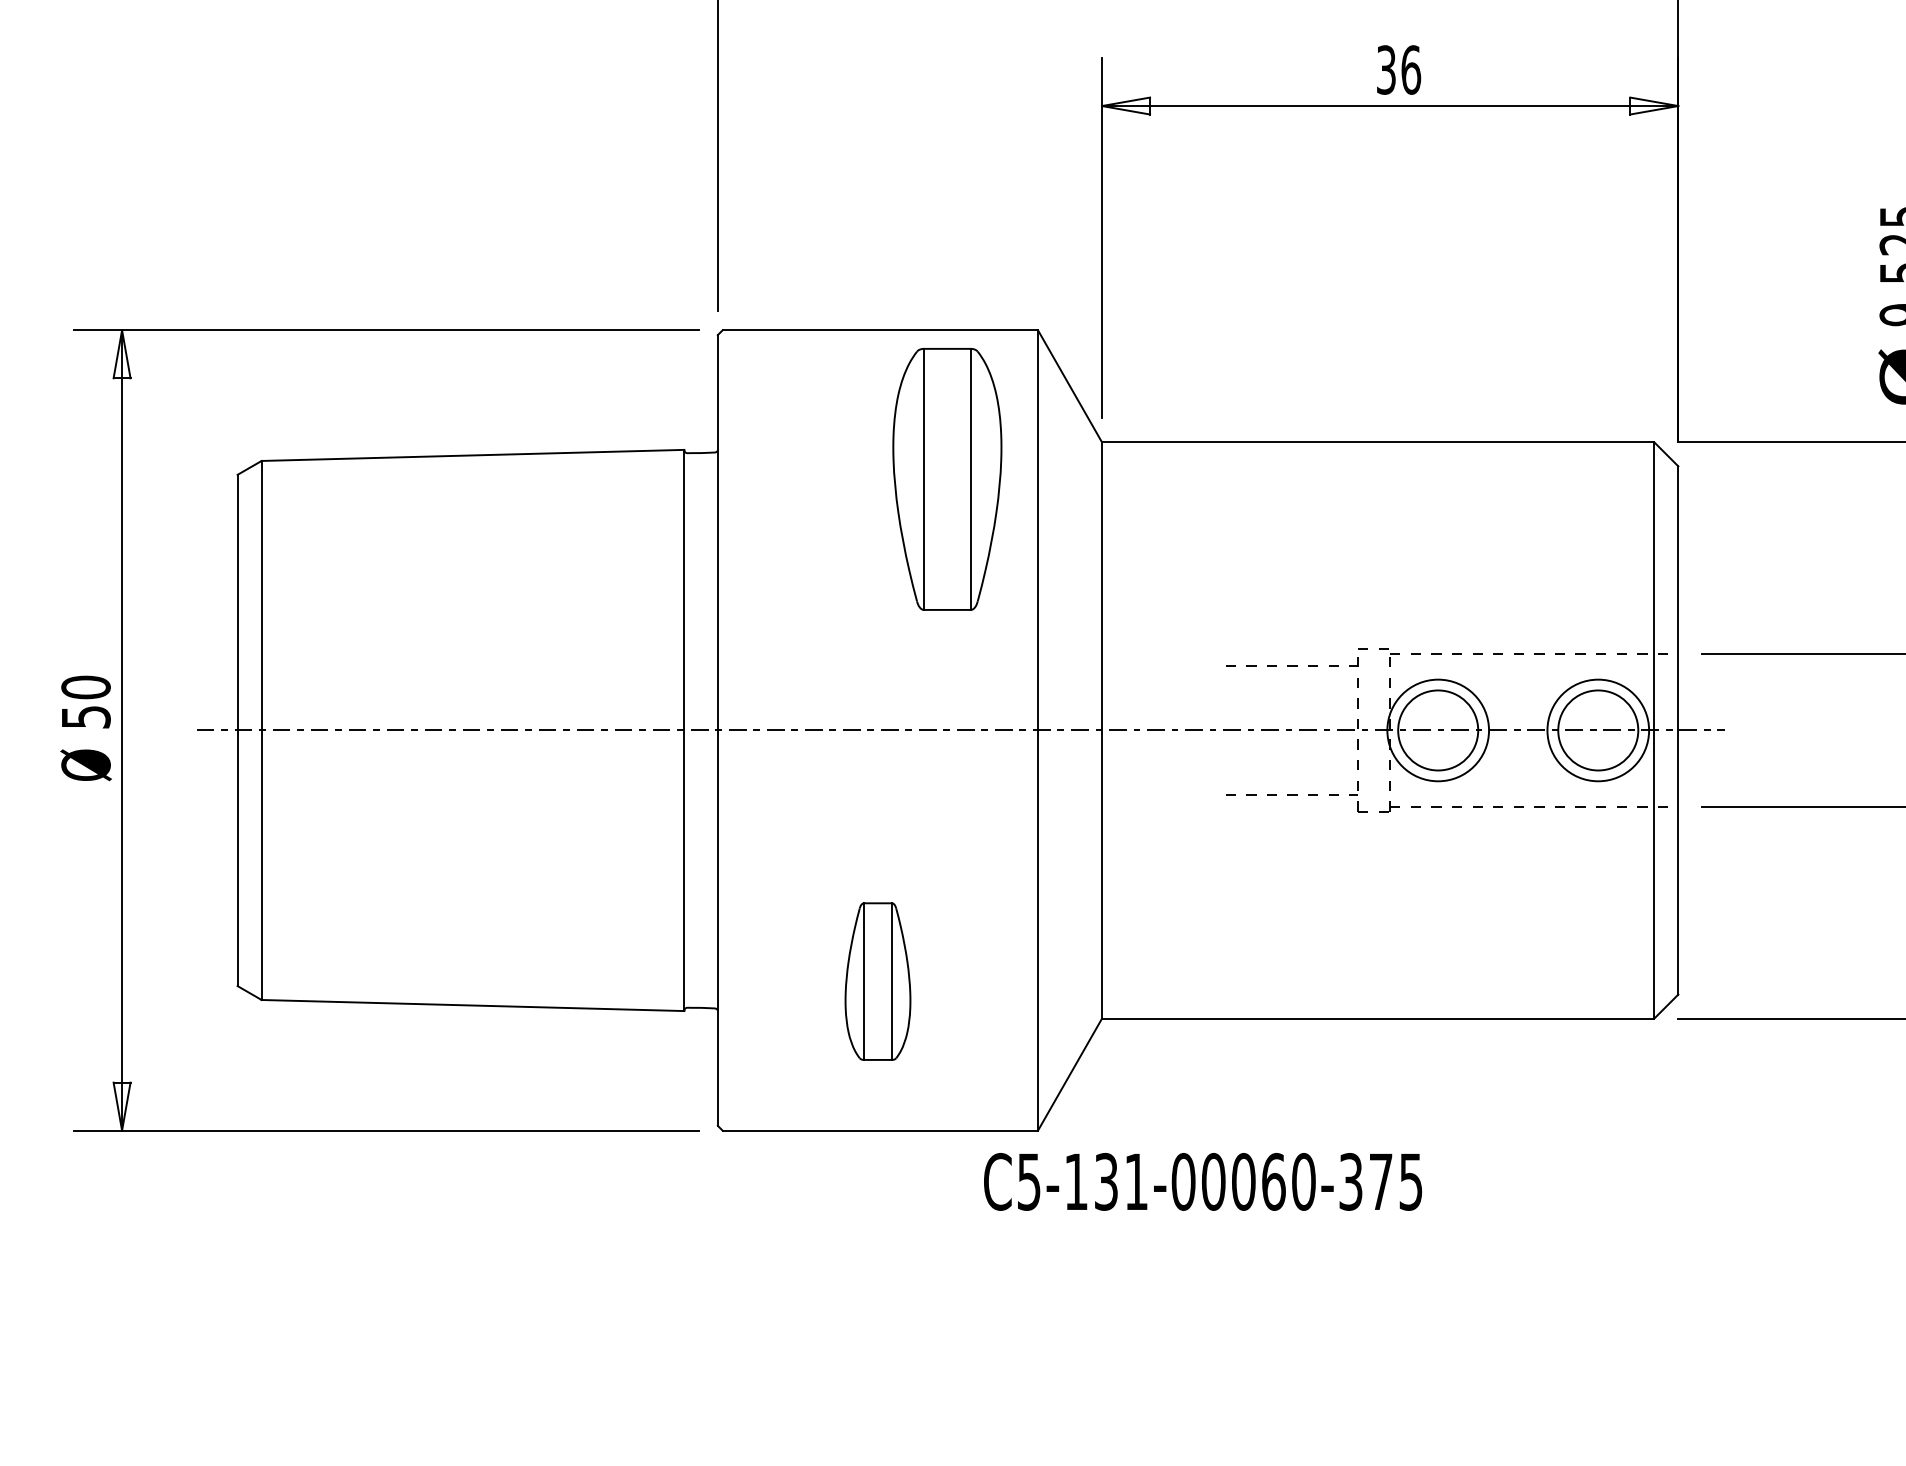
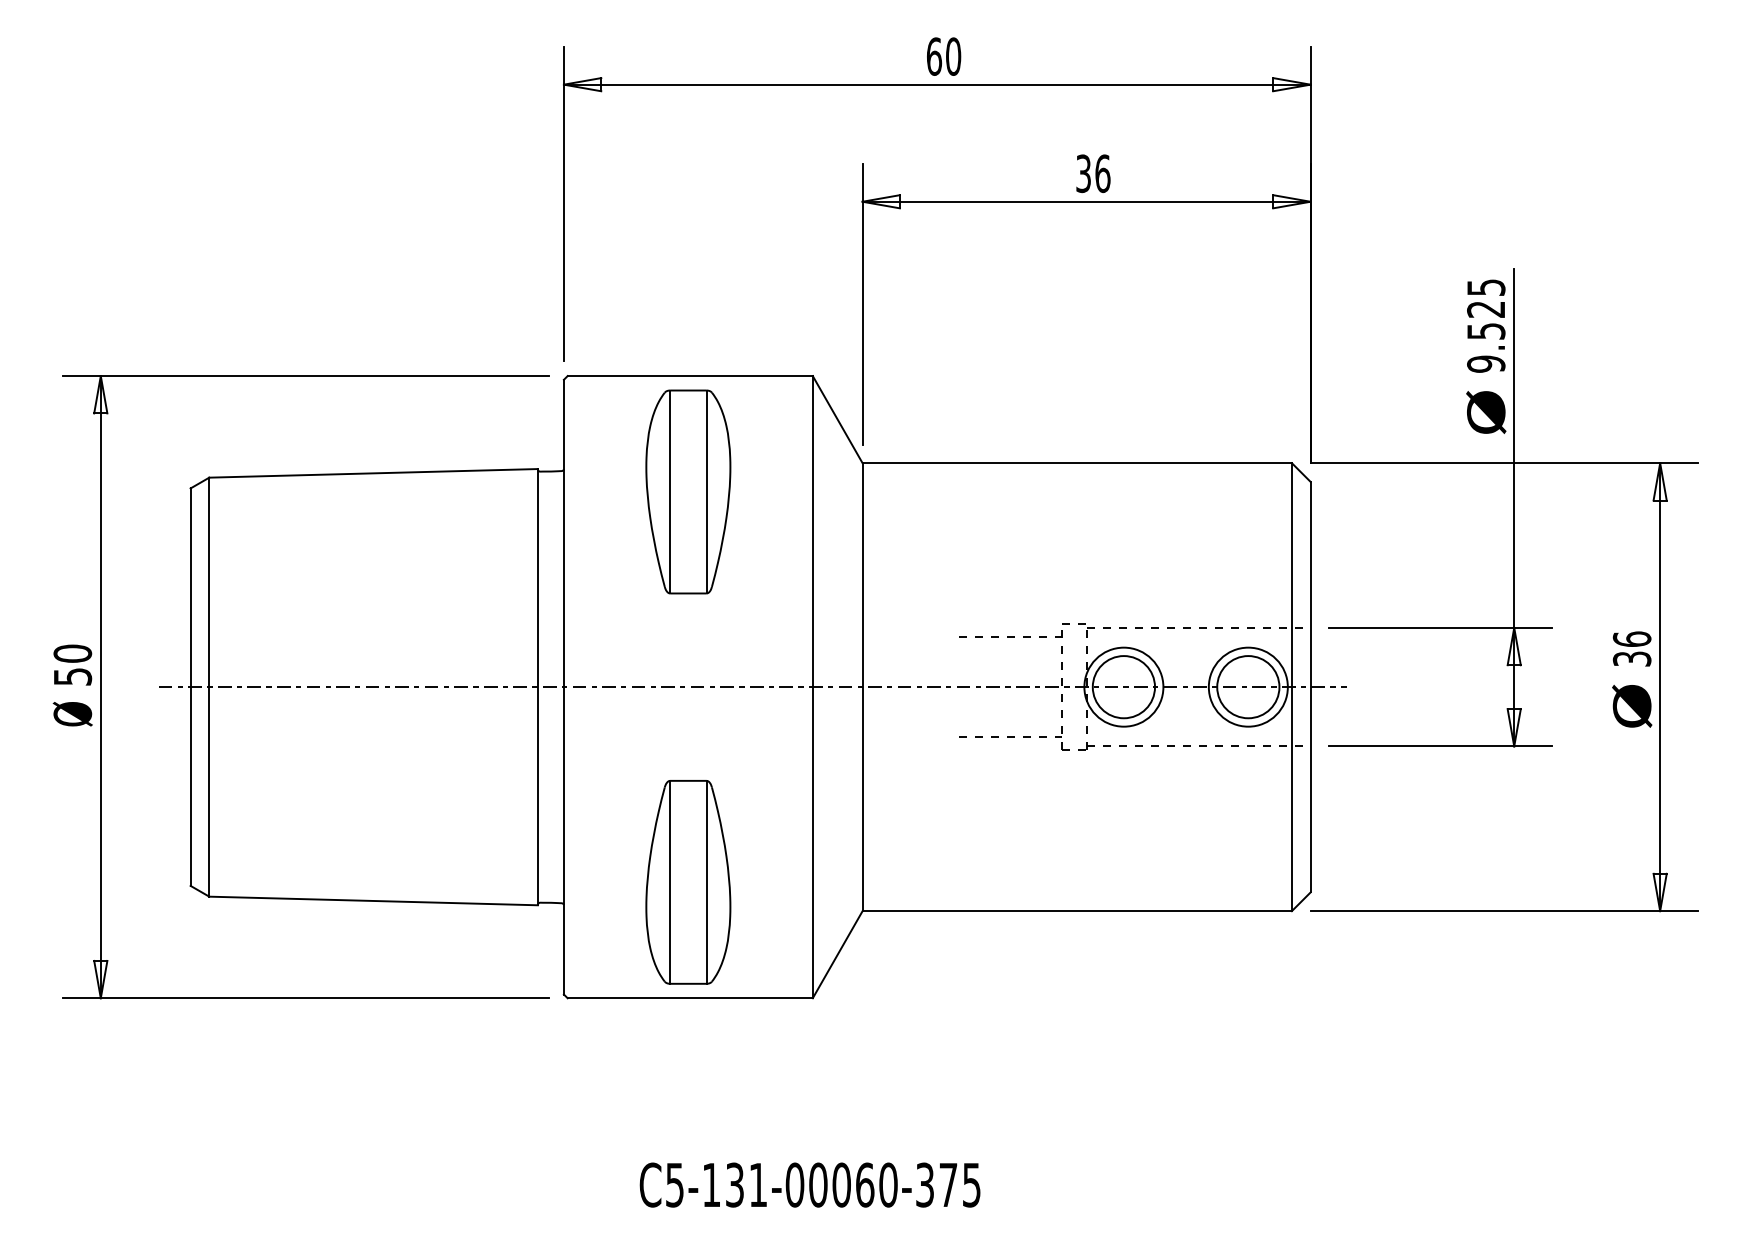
part: (947, 478) -> (688, 491), moved
part: (878, 981) -> (688, 882), size x1.67
text: (1202, 1181) -> (809, 1184), moved

